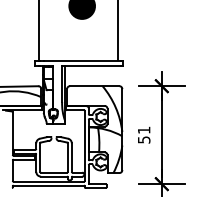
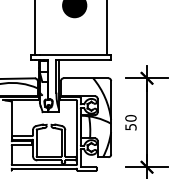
text: (143, 130) -> (130, 118), 51 -> 50

